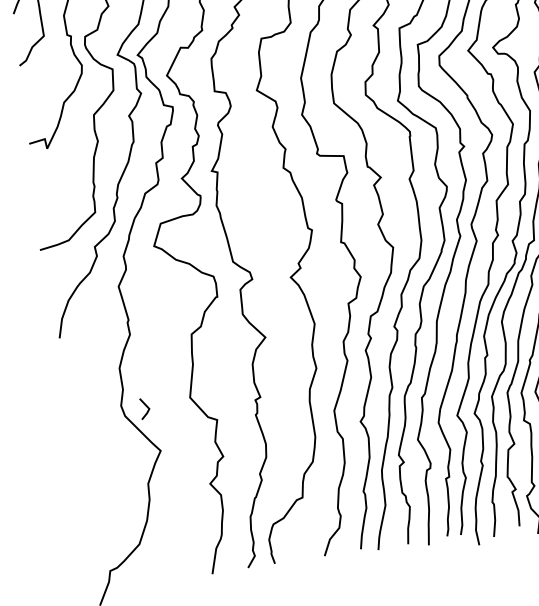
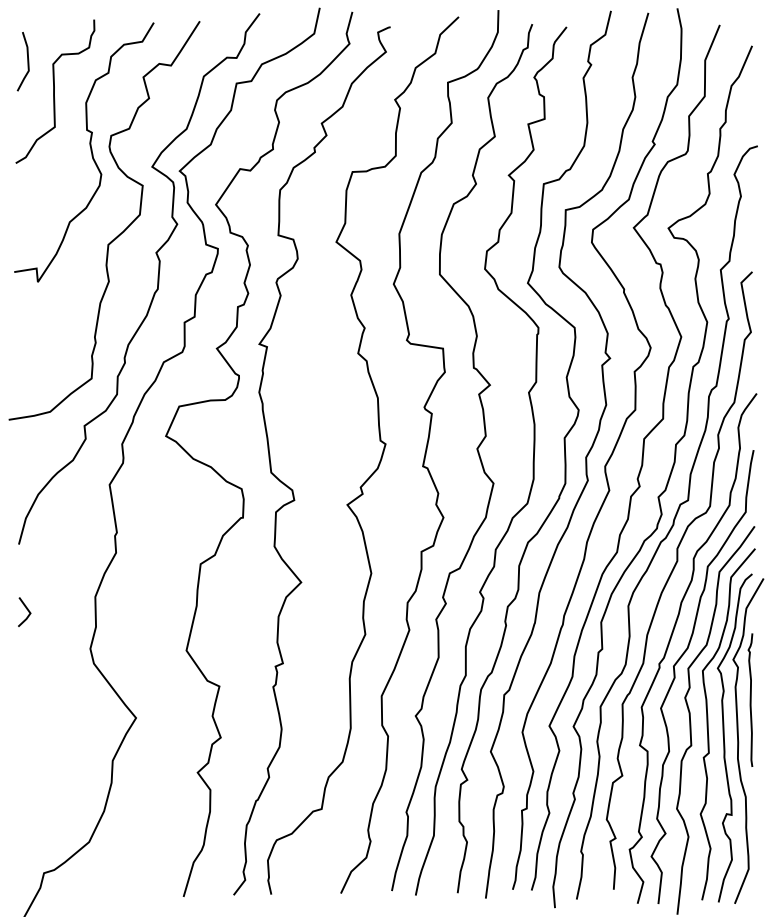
line: (146, 406) -> (26, 609), moved

